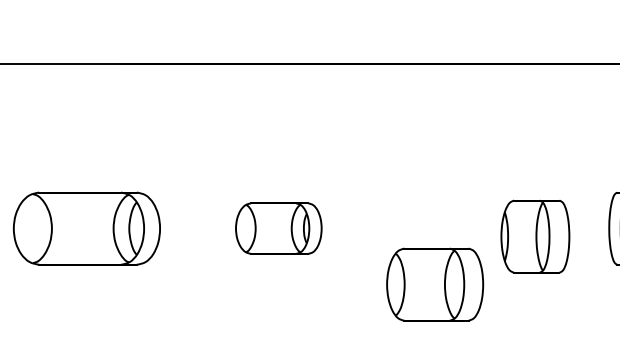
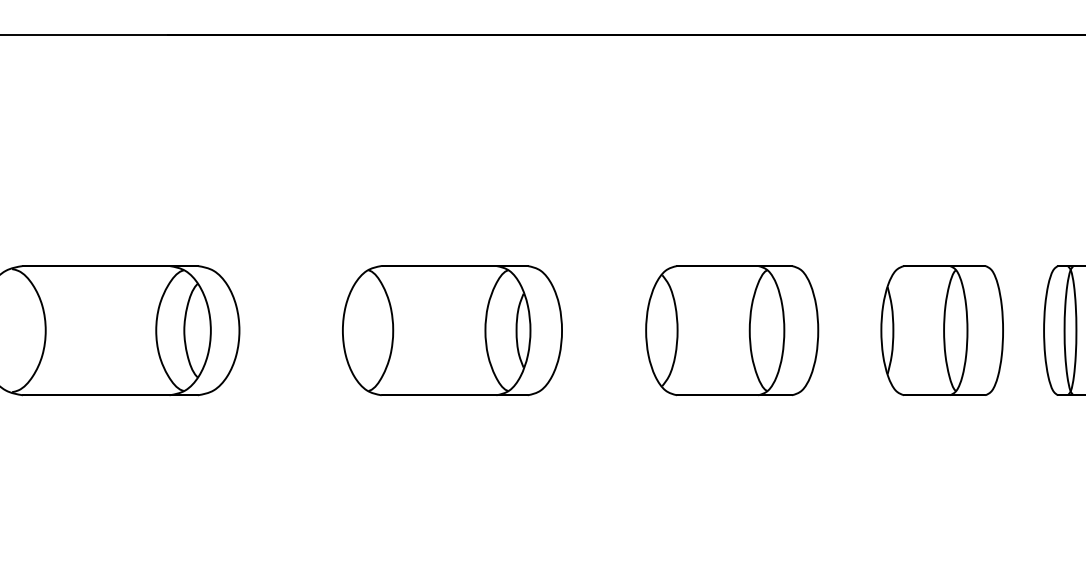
part: (278, 228) -> (451, 330), size x1.43
part: (535, 236) -> (942, 330), moved
part: (435, 284) -> (732, 330), moved

